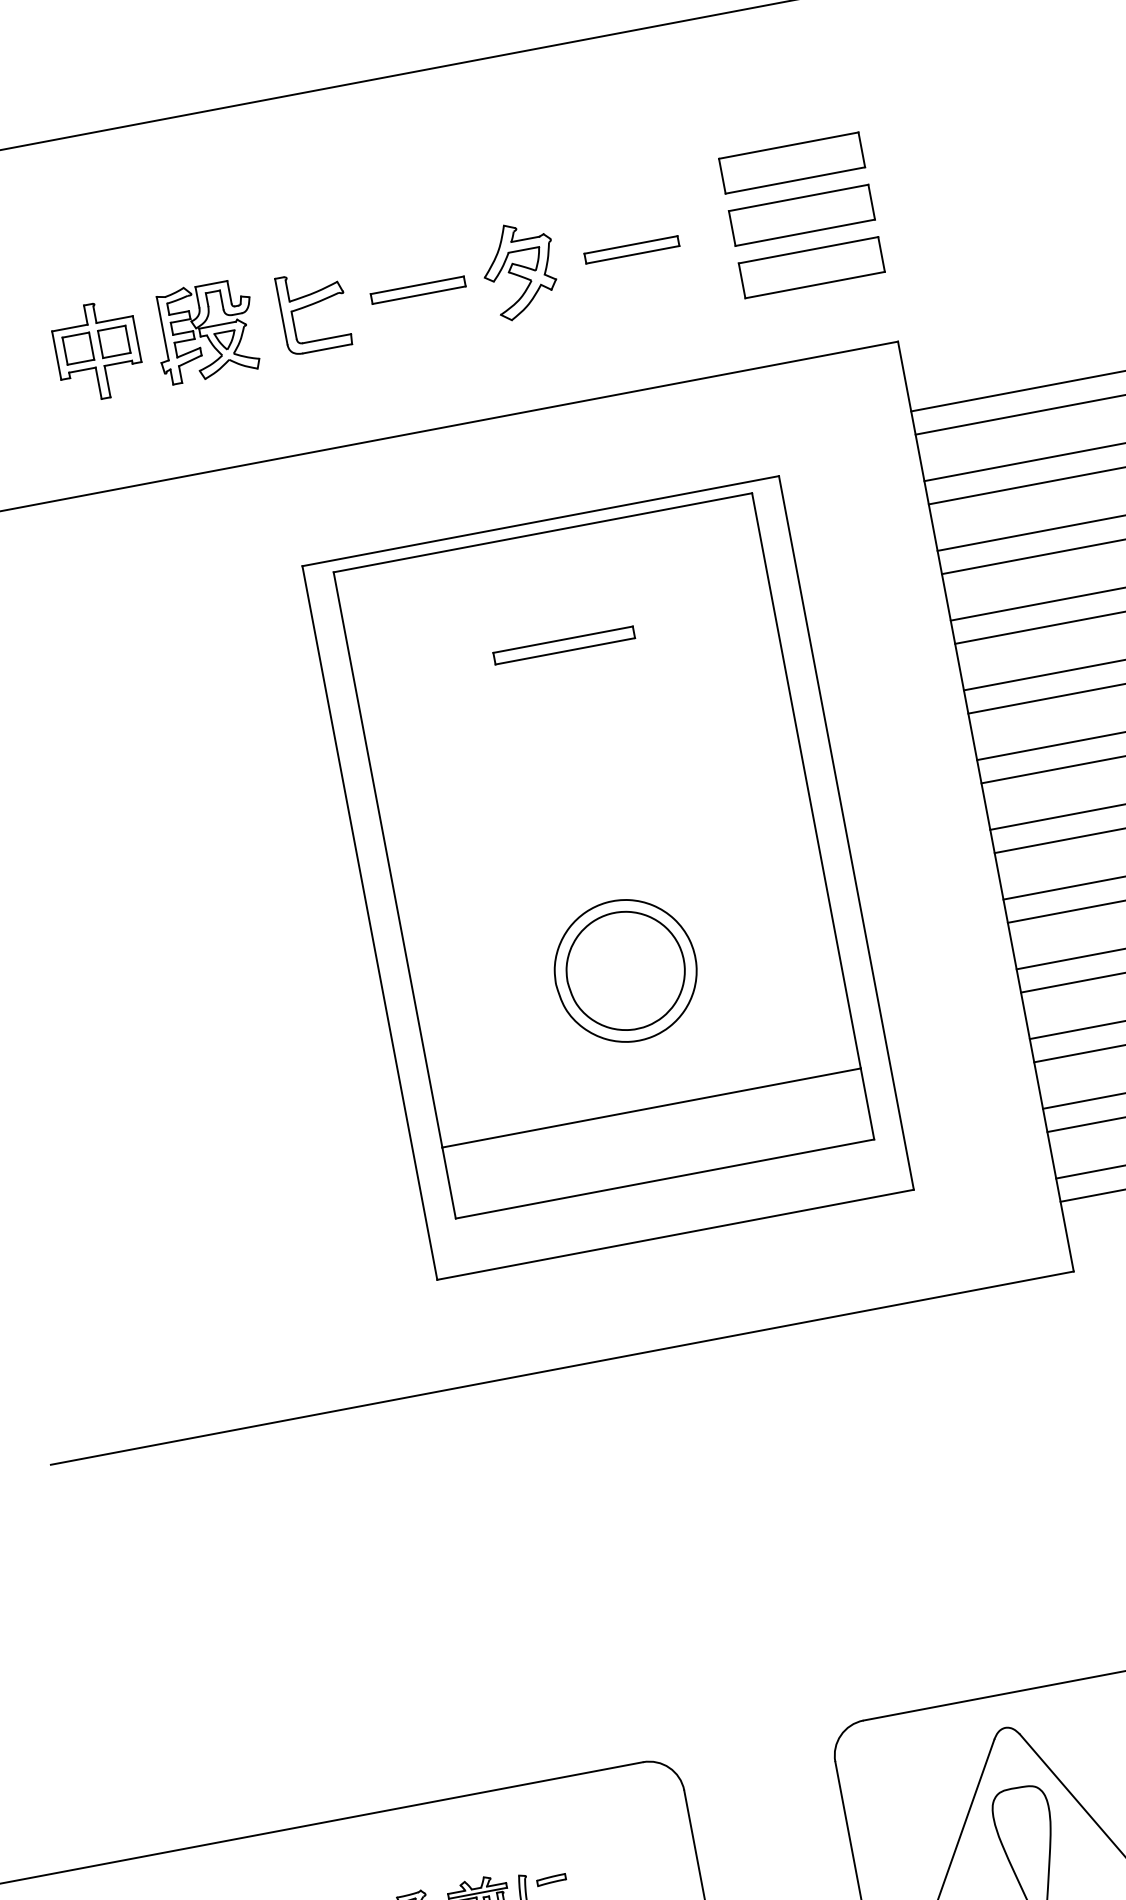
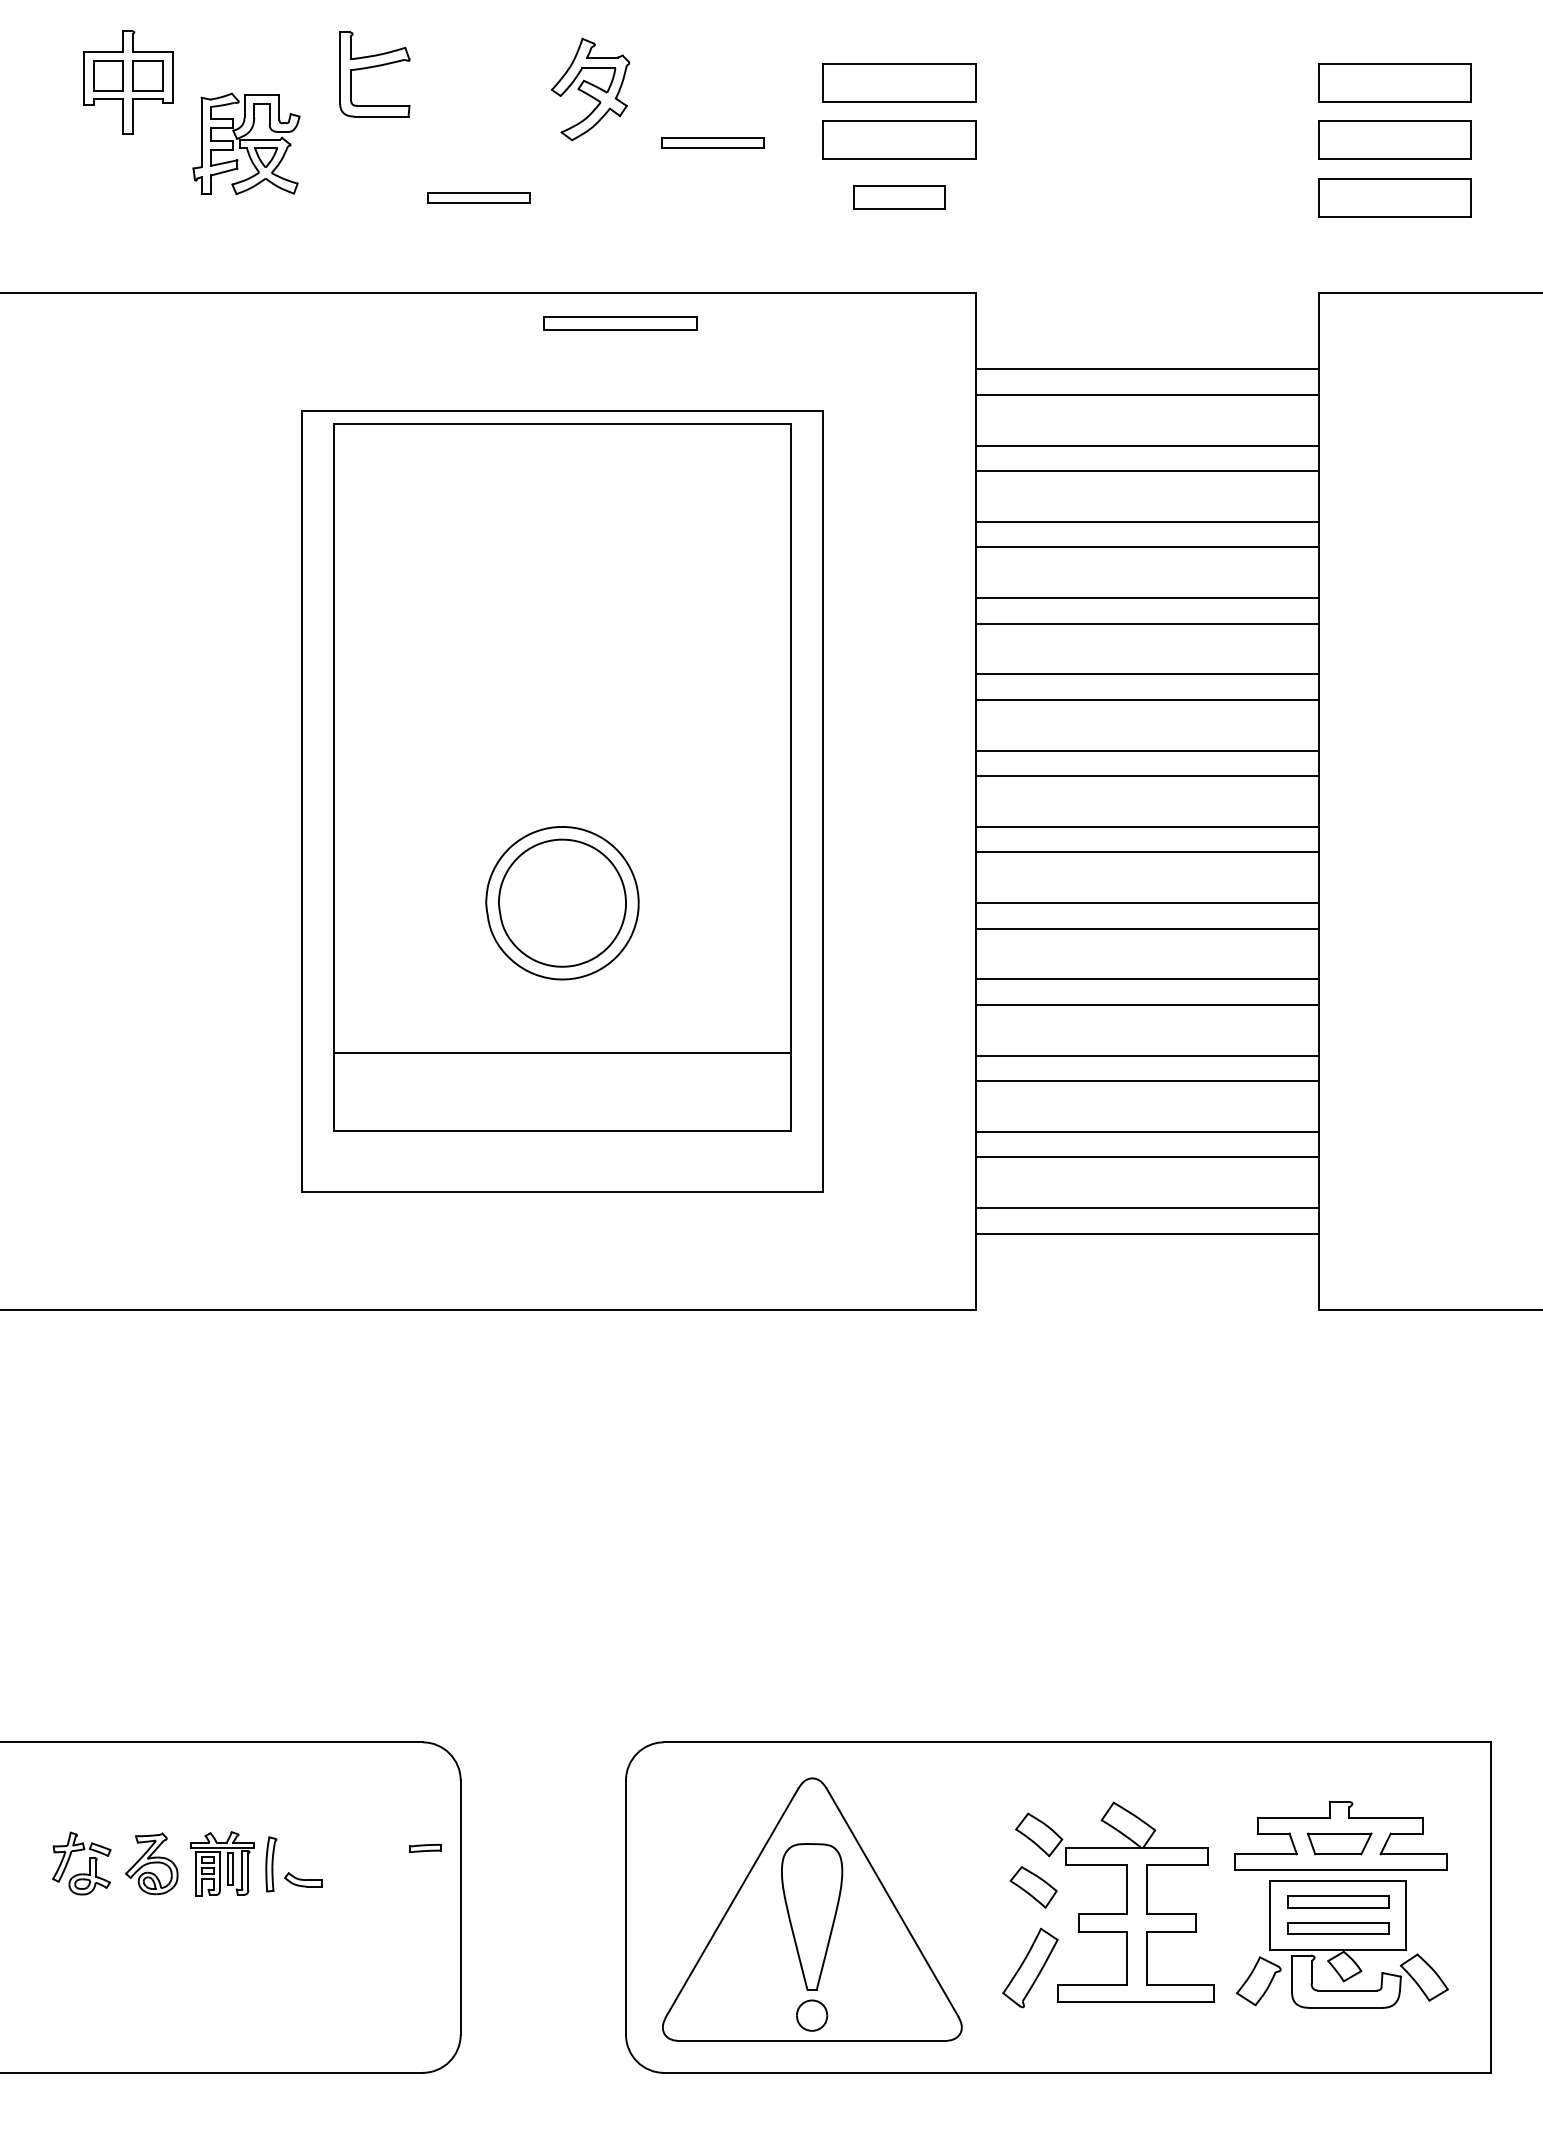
part: (811, 267) -> (899, 197), size x0.6
part: (519, 270) -> (590, 89), moved
part: (417, 289) -> (478, 197), moved
part: (312, 305) -> (374, 67), moved
part: (97, 351) -> (128, 82), moved
part: (564, 645) -> (620, 323), moved
part: (551, 1880) -> (425, 1848), moved

